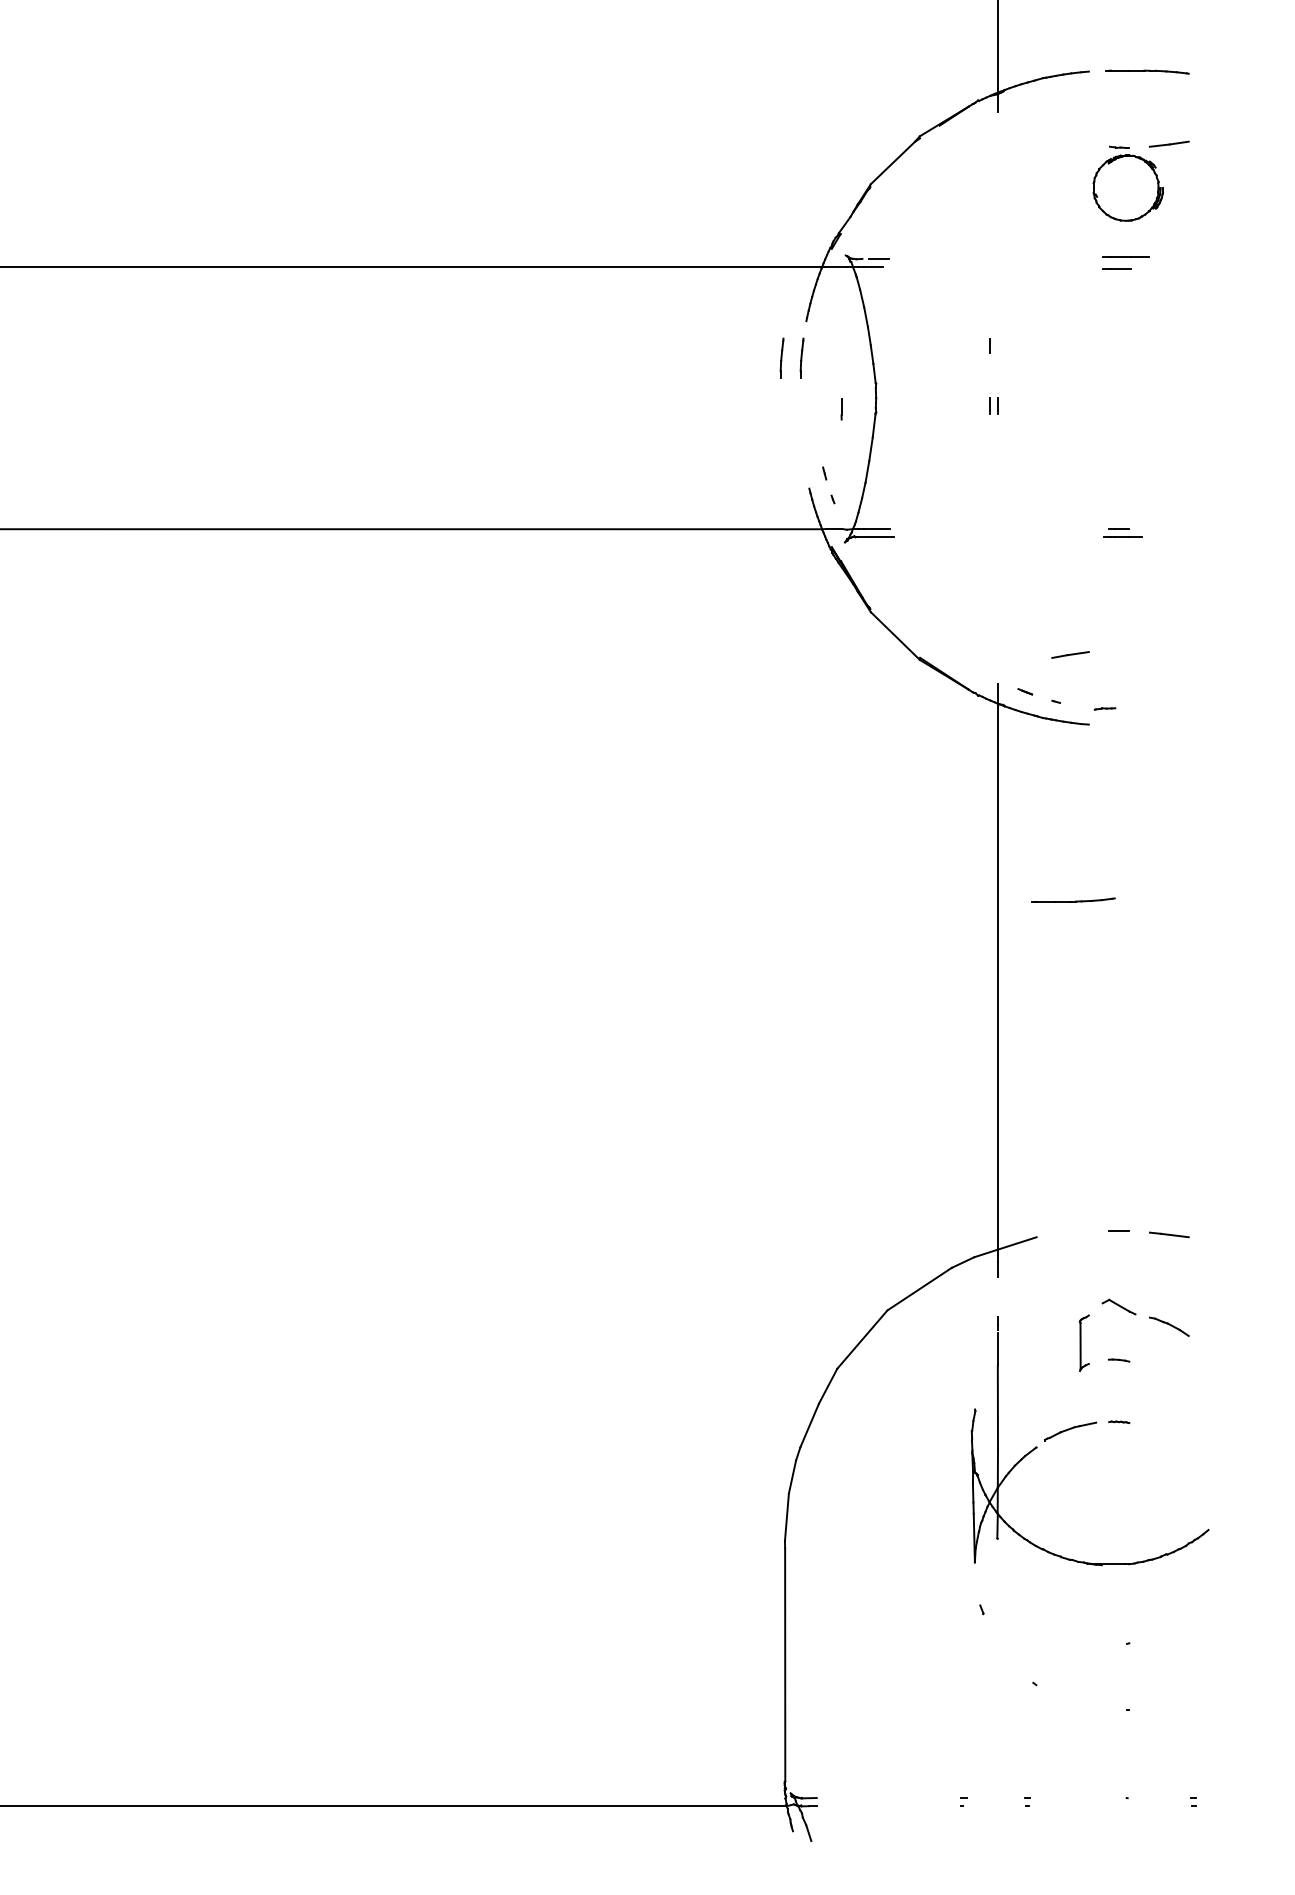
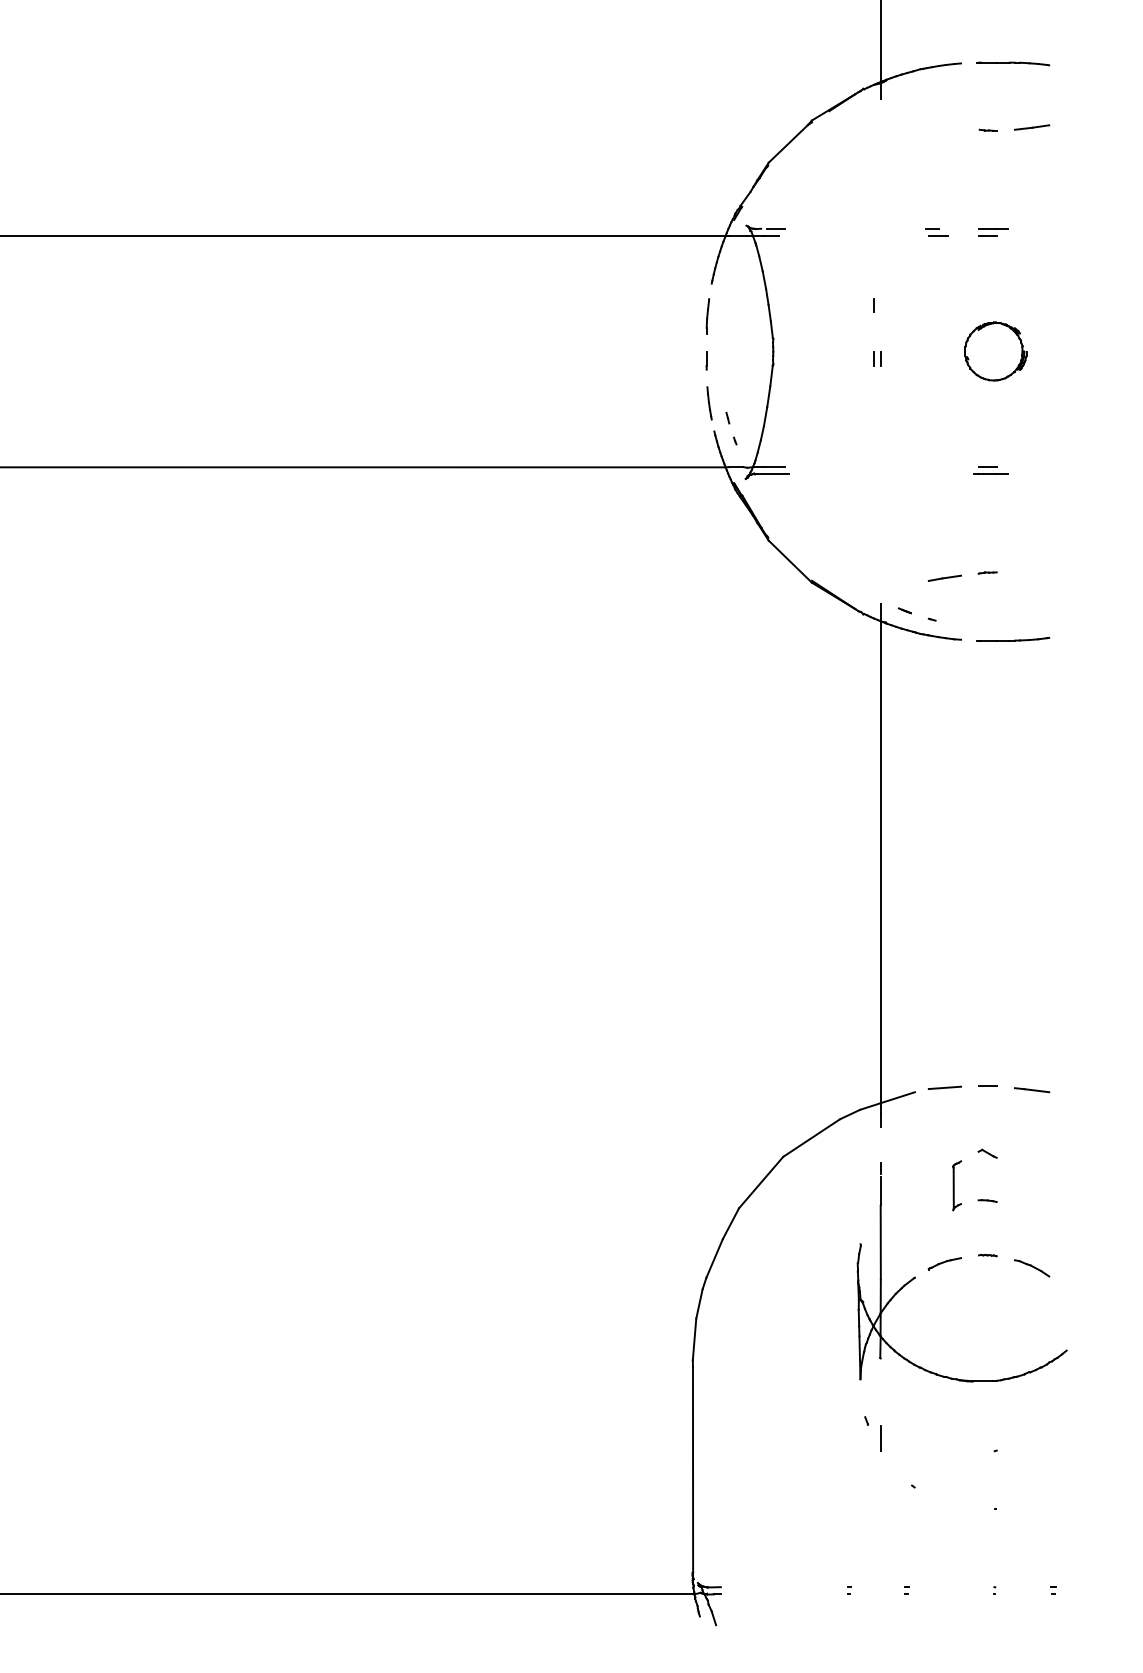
part: (1127, 187) -> (995, 351), moved
part: (1061, 262) -> (936, 231), added
part: (1125, 262) -> (993, 231), size x0.71
line: (781, 357) -> (689, 315), removed
line: (841, 409) -> (706, 360), moved
line: (803, 456) -> (709, 403), added
line: (1104, 708) -> (987, 572), moved
part: (1073, 899) -> (1012, 638), moved
line: (1070, 1232) -> (944, 1088), added
part: (1118, 1306) -> (987, 1153), size x0.62
part: (1169, 1326) -> (1032, 1268), moved
part: (1070, 1431) -> (944, 1263), size x0.71
line: (997, 1629) -> (880, 1438), added

